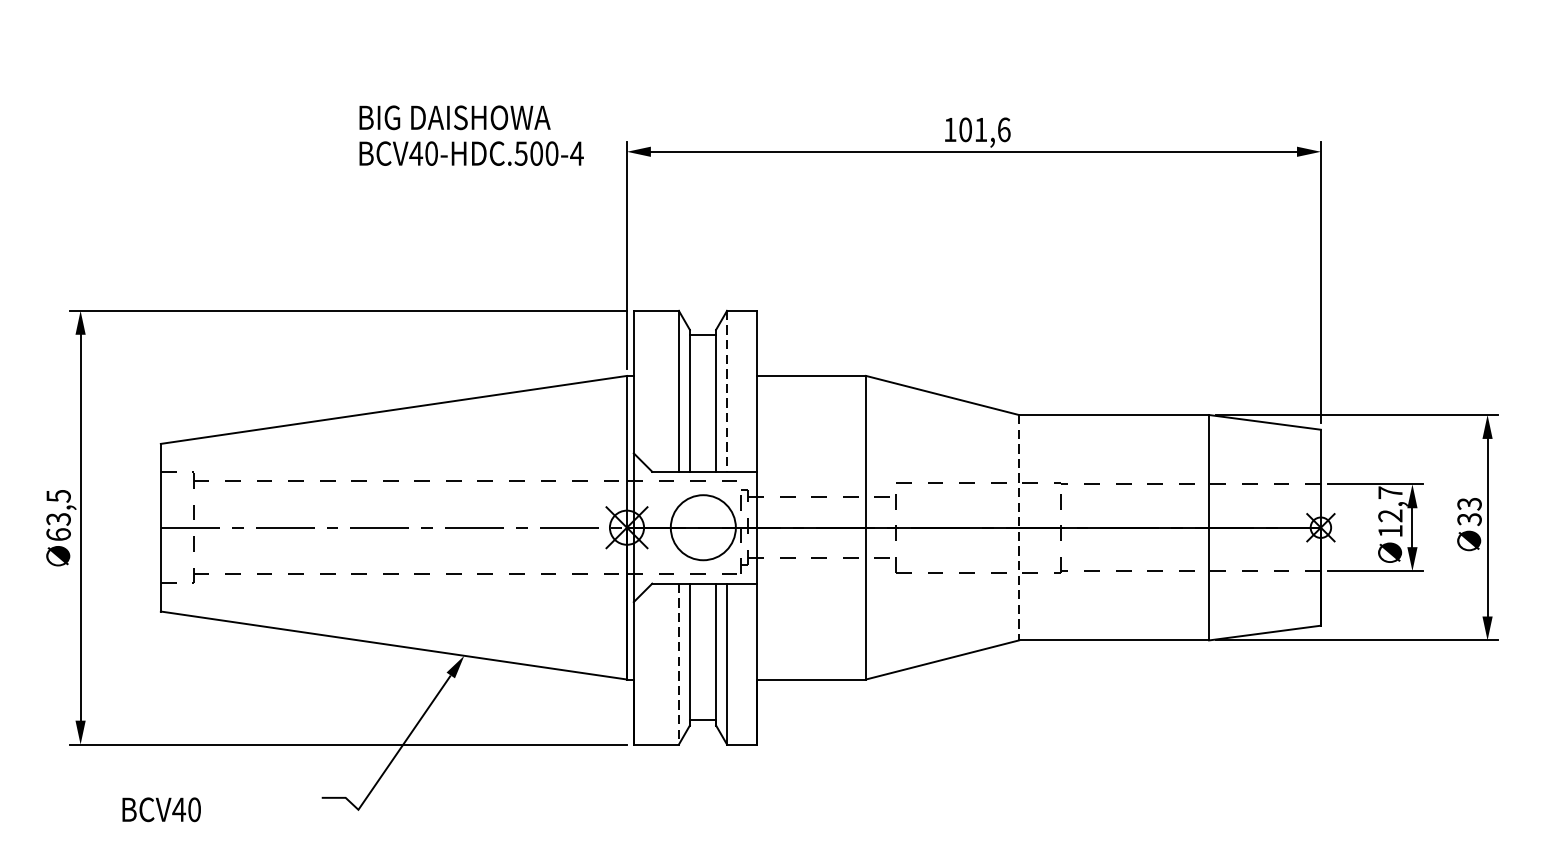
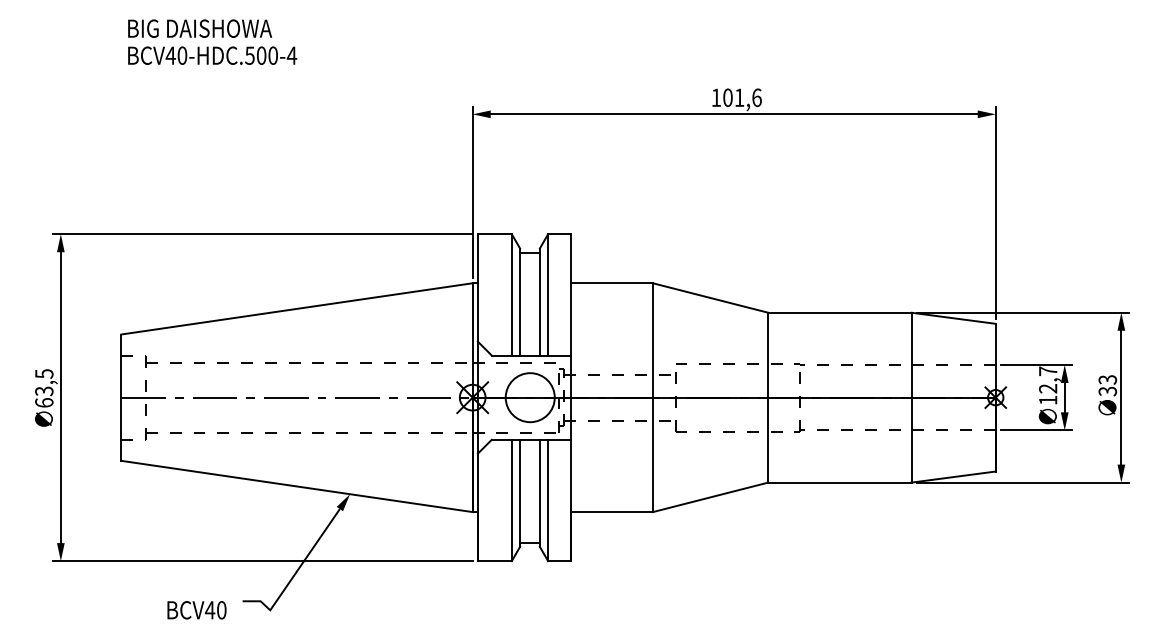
text: (471, 134) -> (212, 41), moved
line: (727, 390) -> (548, 294), dashed -> solid
line: (1019, 527) -> (768, 397), dashed -> solid
line: (678, 664) -> (511, 500), dashed -> solid
text: (161, 810) -> (196, 610), moved

